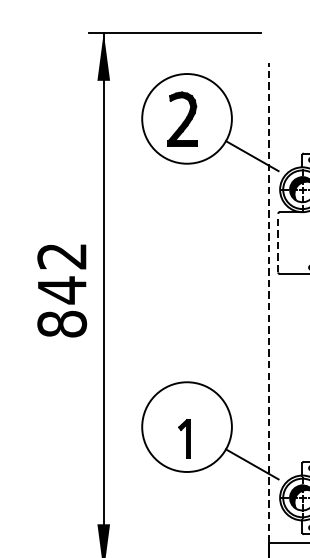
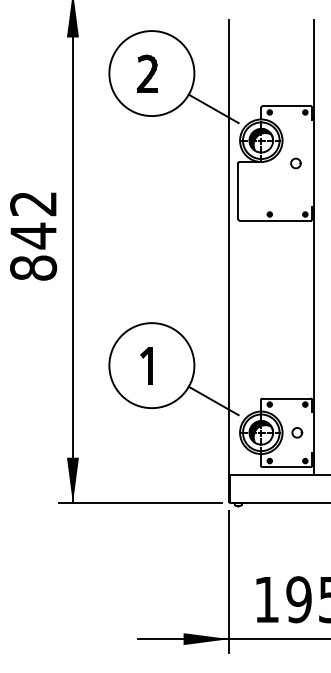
part: (181, 118) -> (146, 73), size x0.71
line: (278, 243) -> (238, 191), dashed -> solid
line: (268, 302) -> (229, 247), dashed -> solid
part: (184, 438) -> (146, 365), moved

